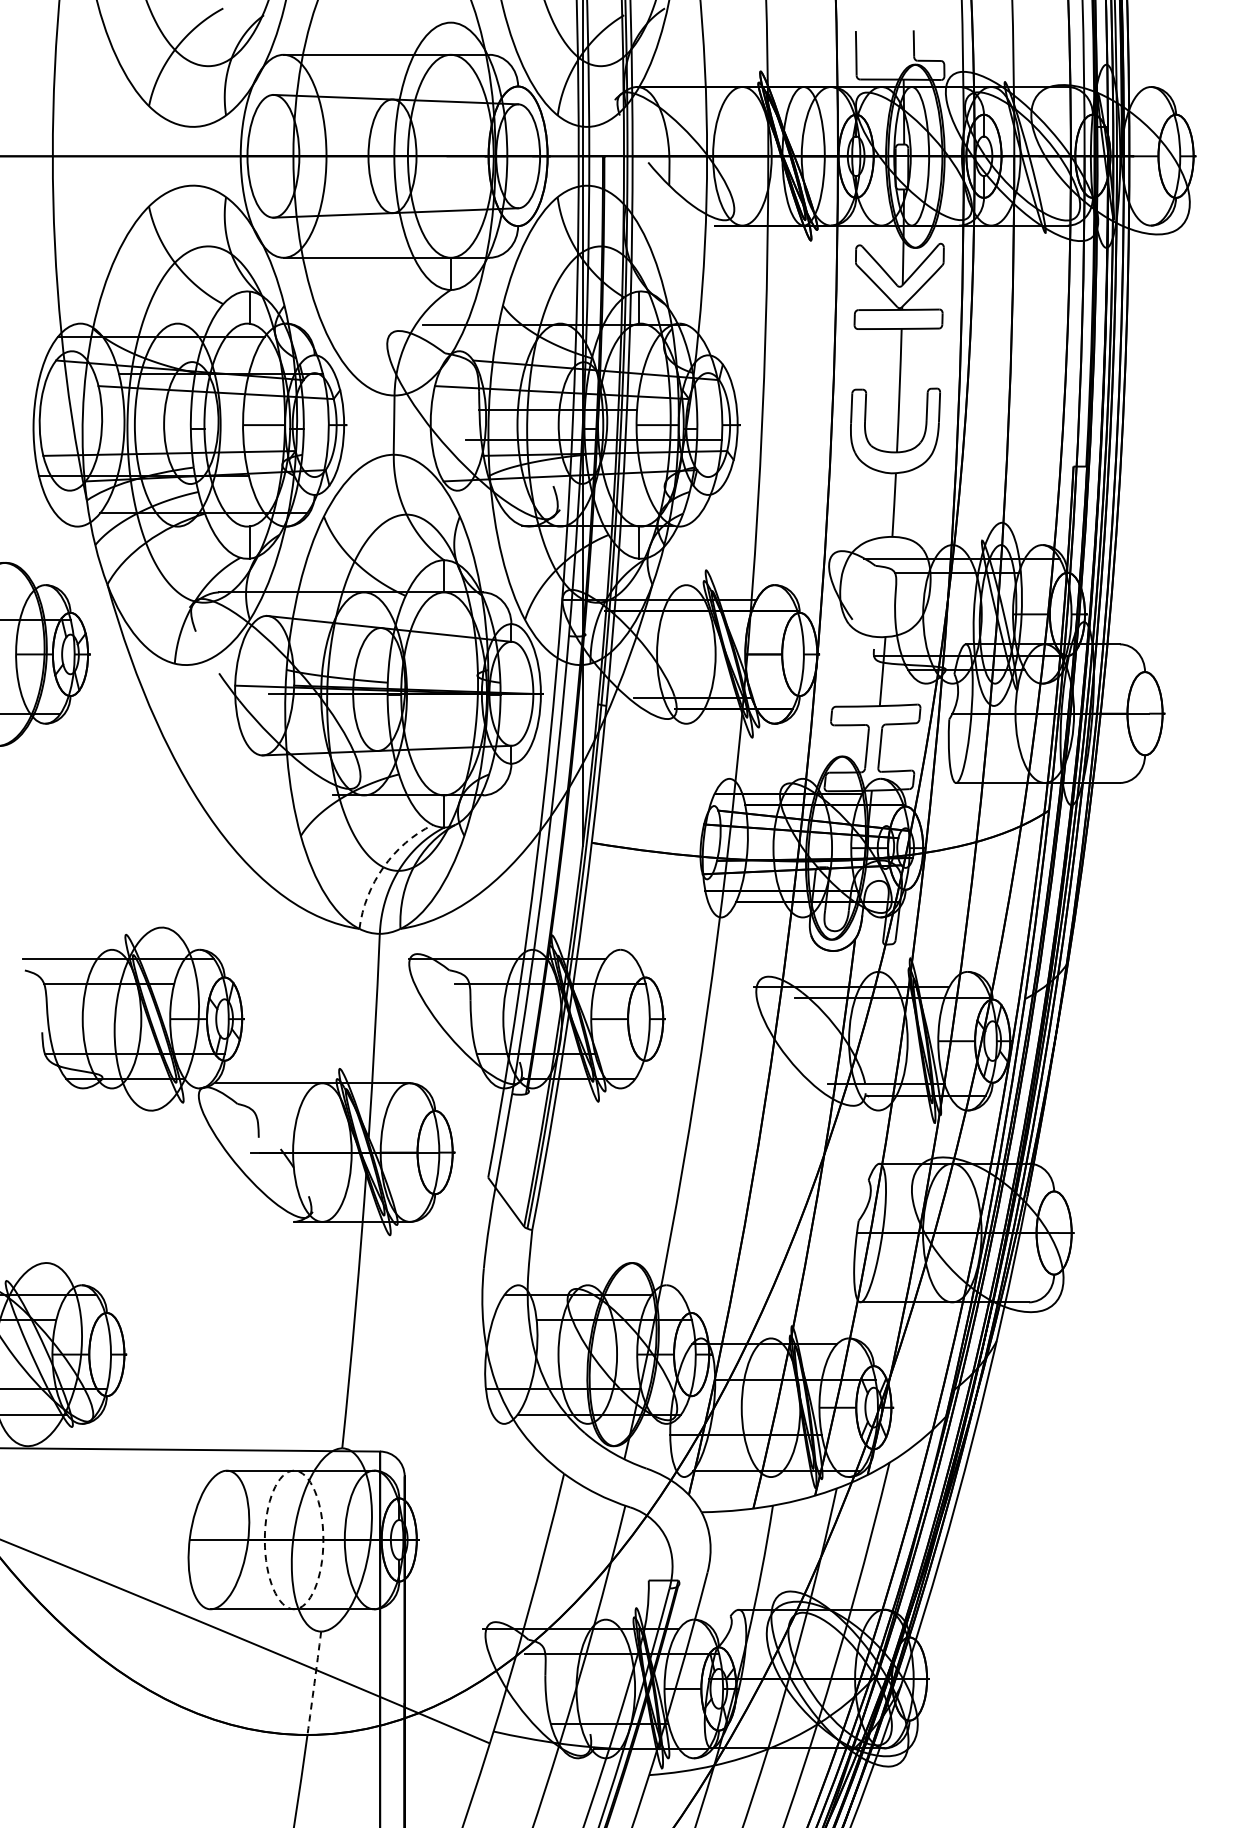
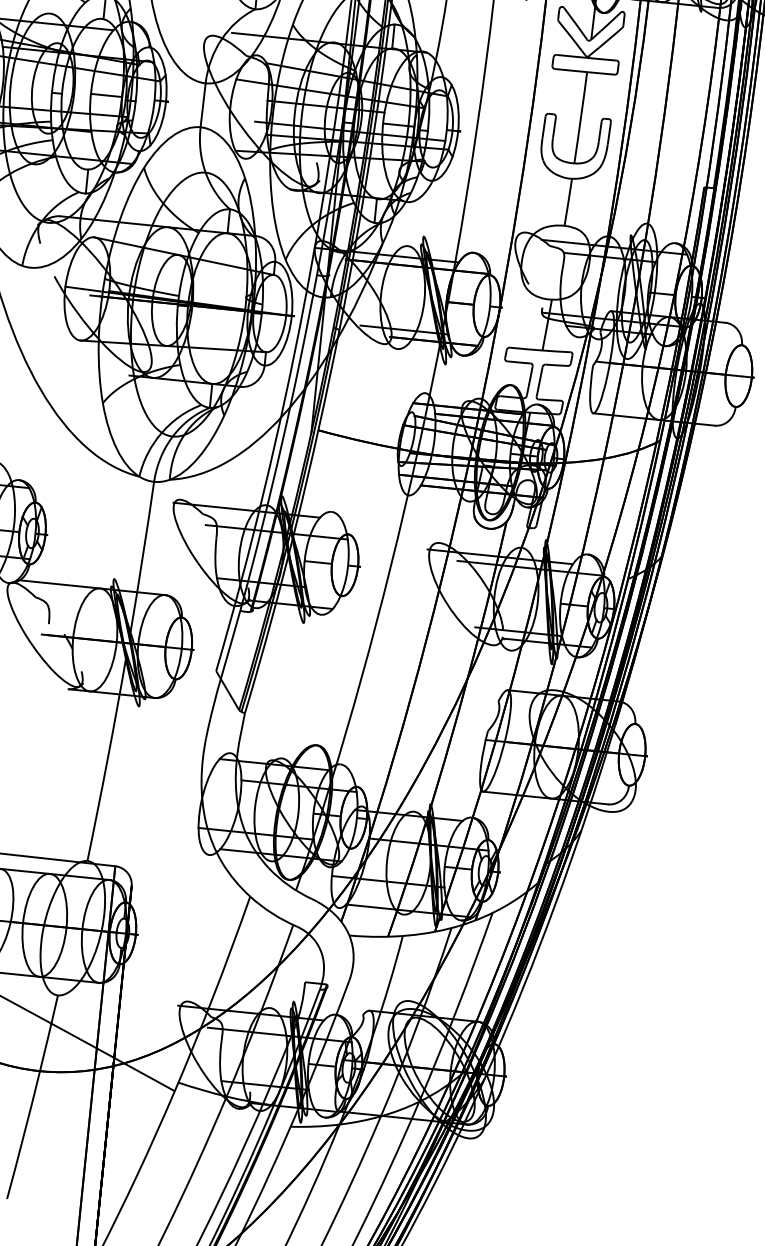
arc: (383, 867) -> (161, 432), dashed -> solid
circle: (293, 1539) -> (44, 924), dashed -> solid
arc: (314, 1683) -> (49, 1033), dashed -> solid

